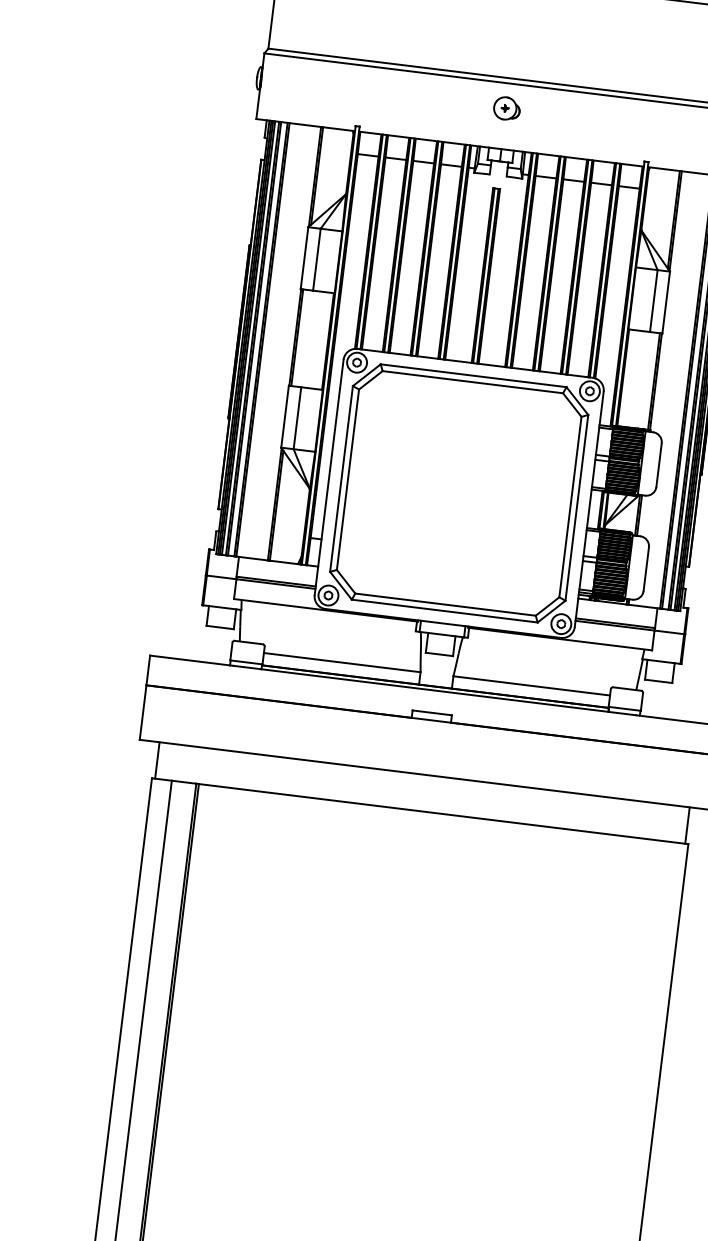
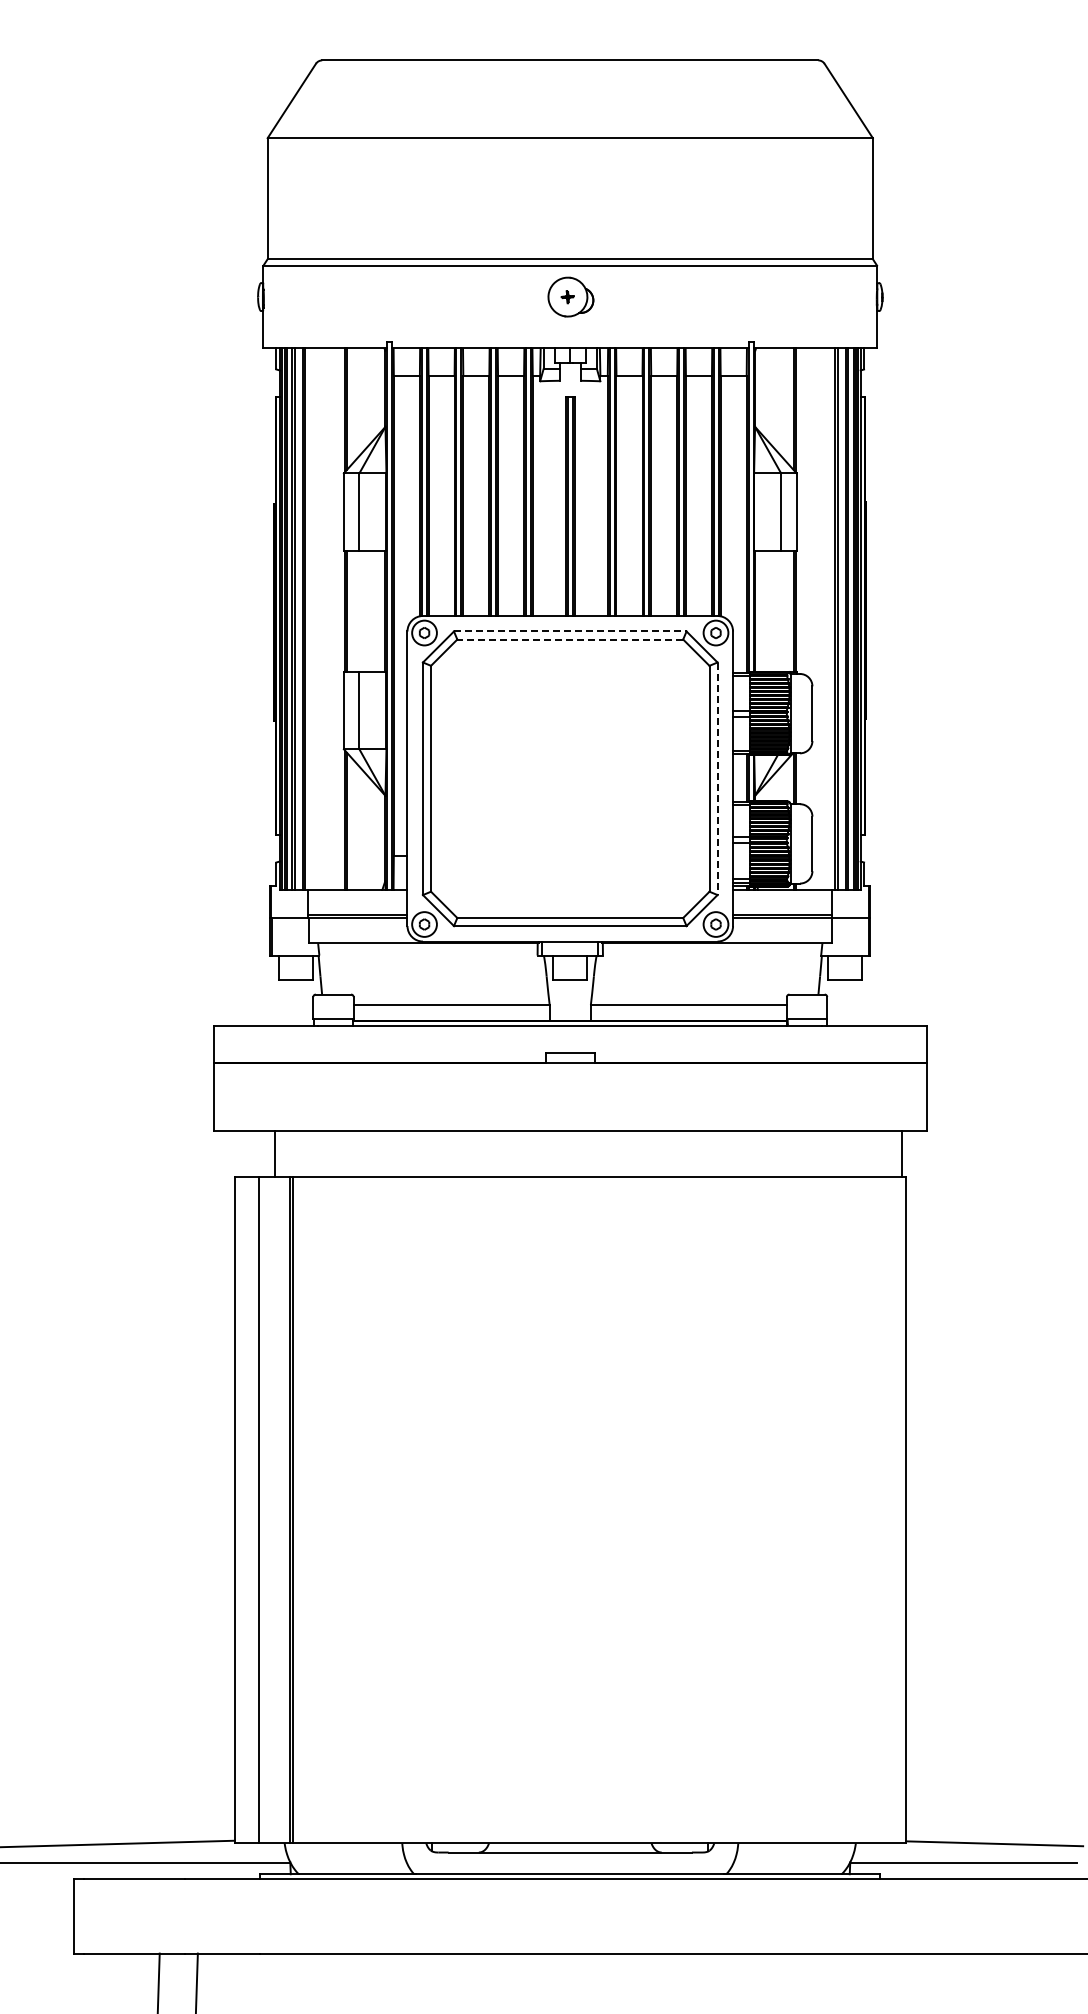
part: (506, 108) -> (570, 296), size x1.4
line: (473, 375) -> (570, 631), solid -> dashed
line: (473, 382) -> (570, 639), solid -> dashed
line: (576, 508) -> (717, 779), solid -> dashed
line: (157, 760) -> (274, 1153), moved

